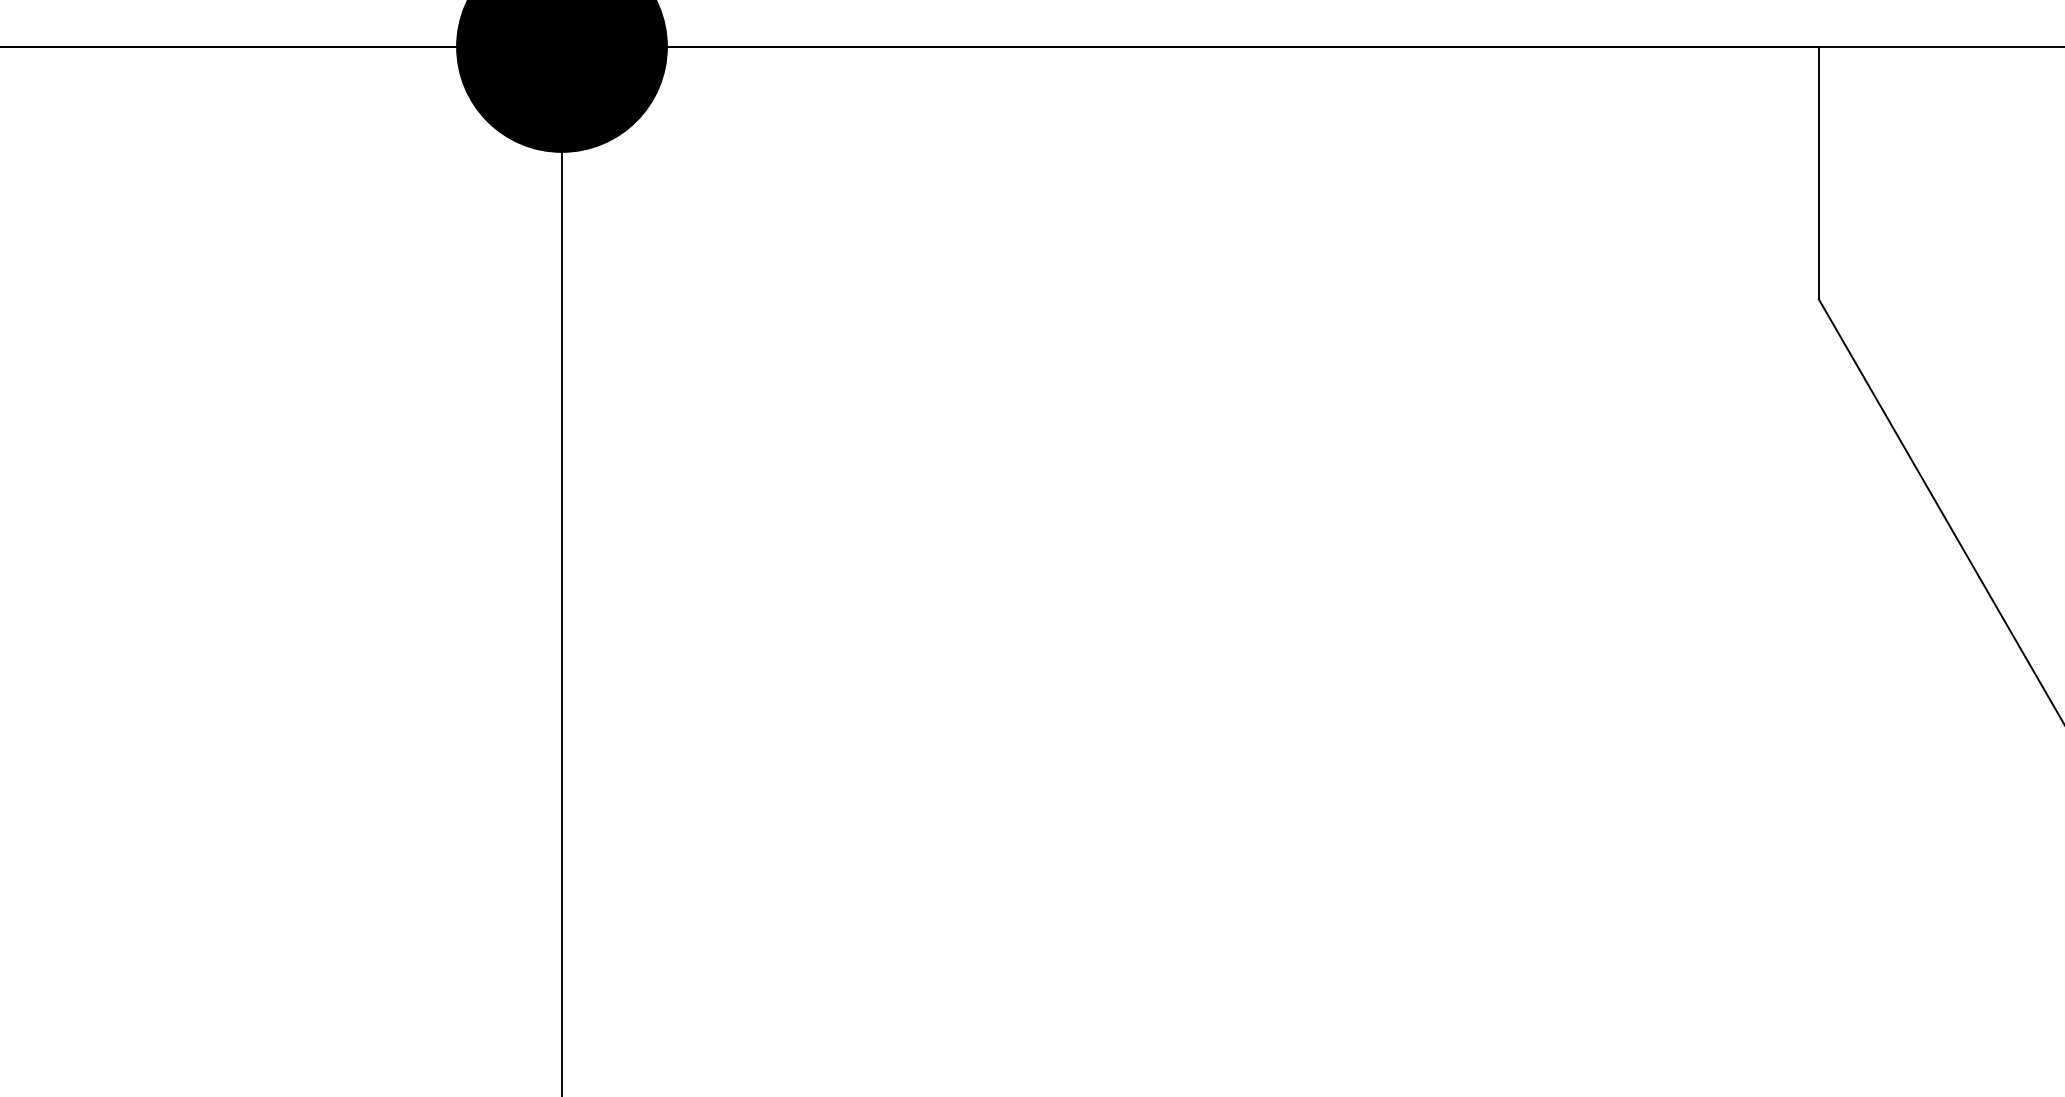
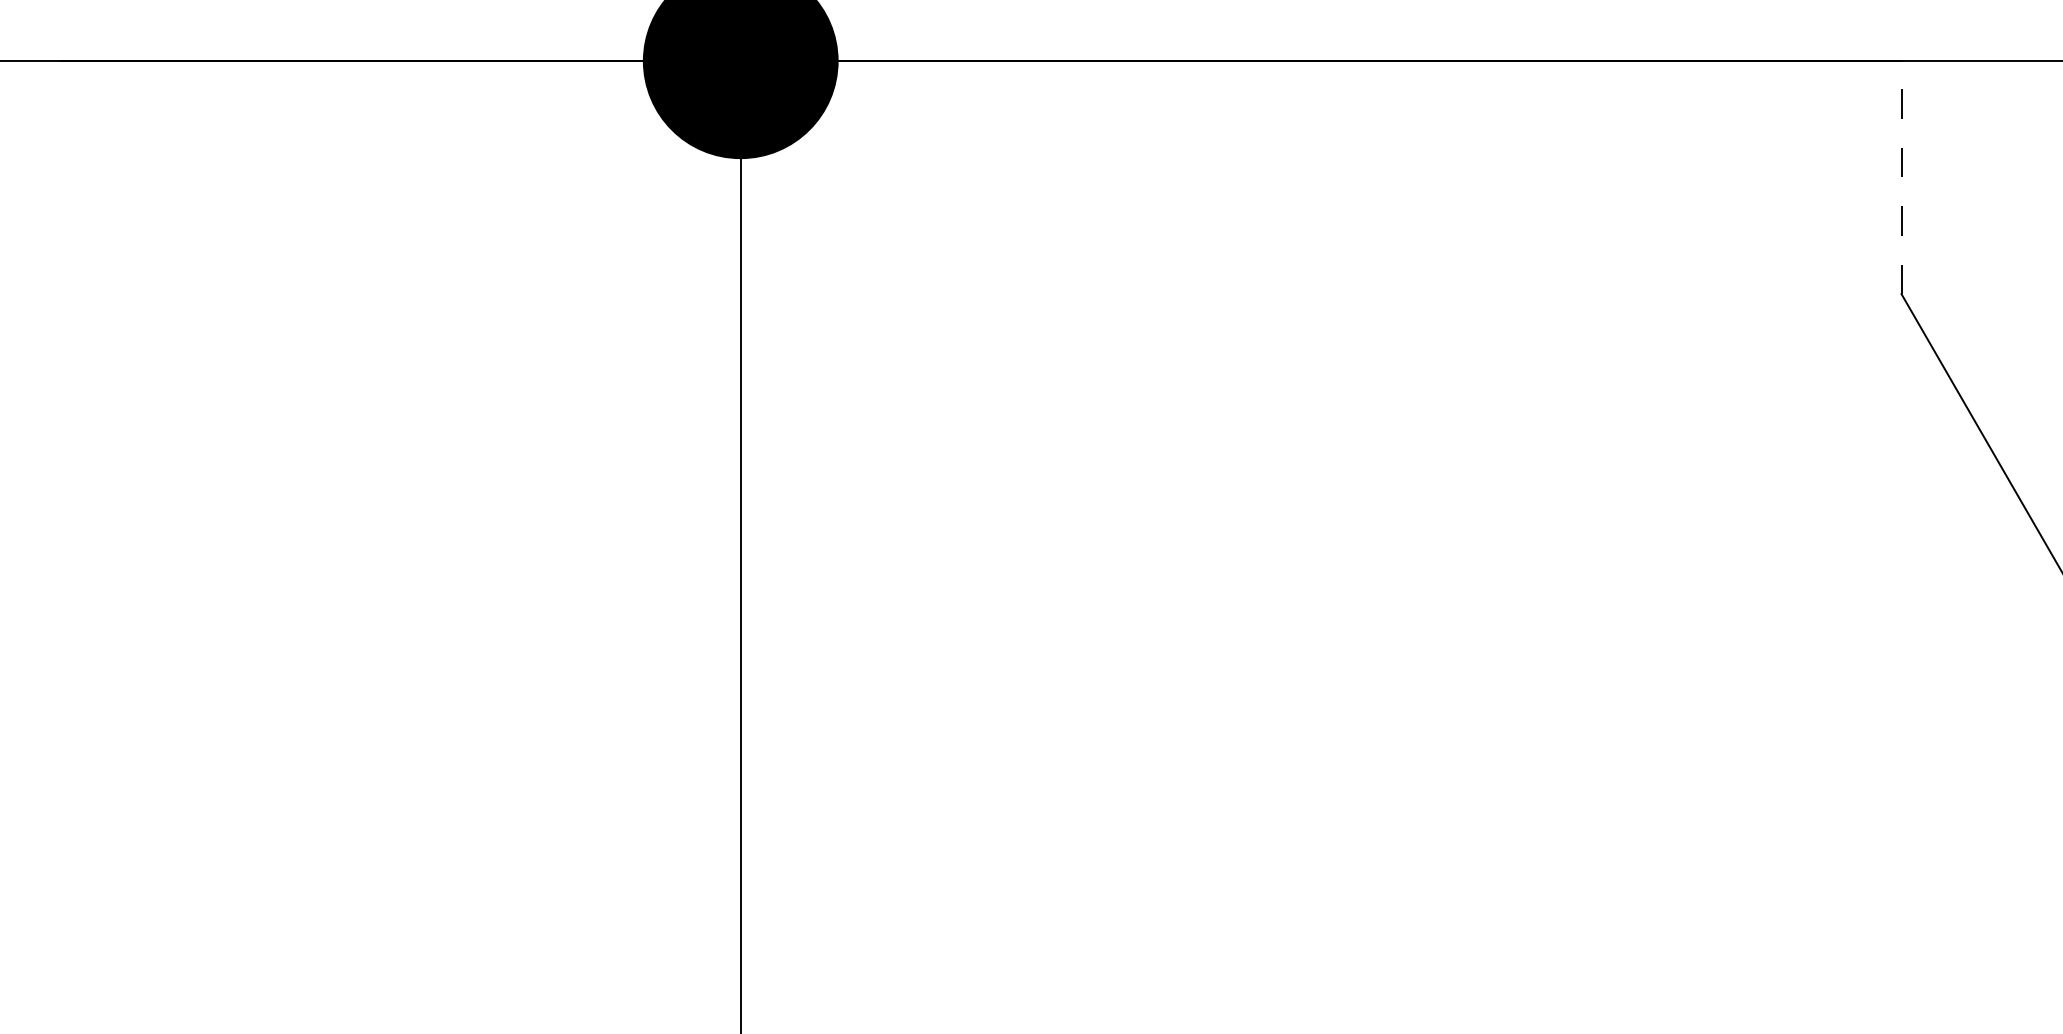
line: (1818, 172) -> (1901, 177), solid -> dashed

